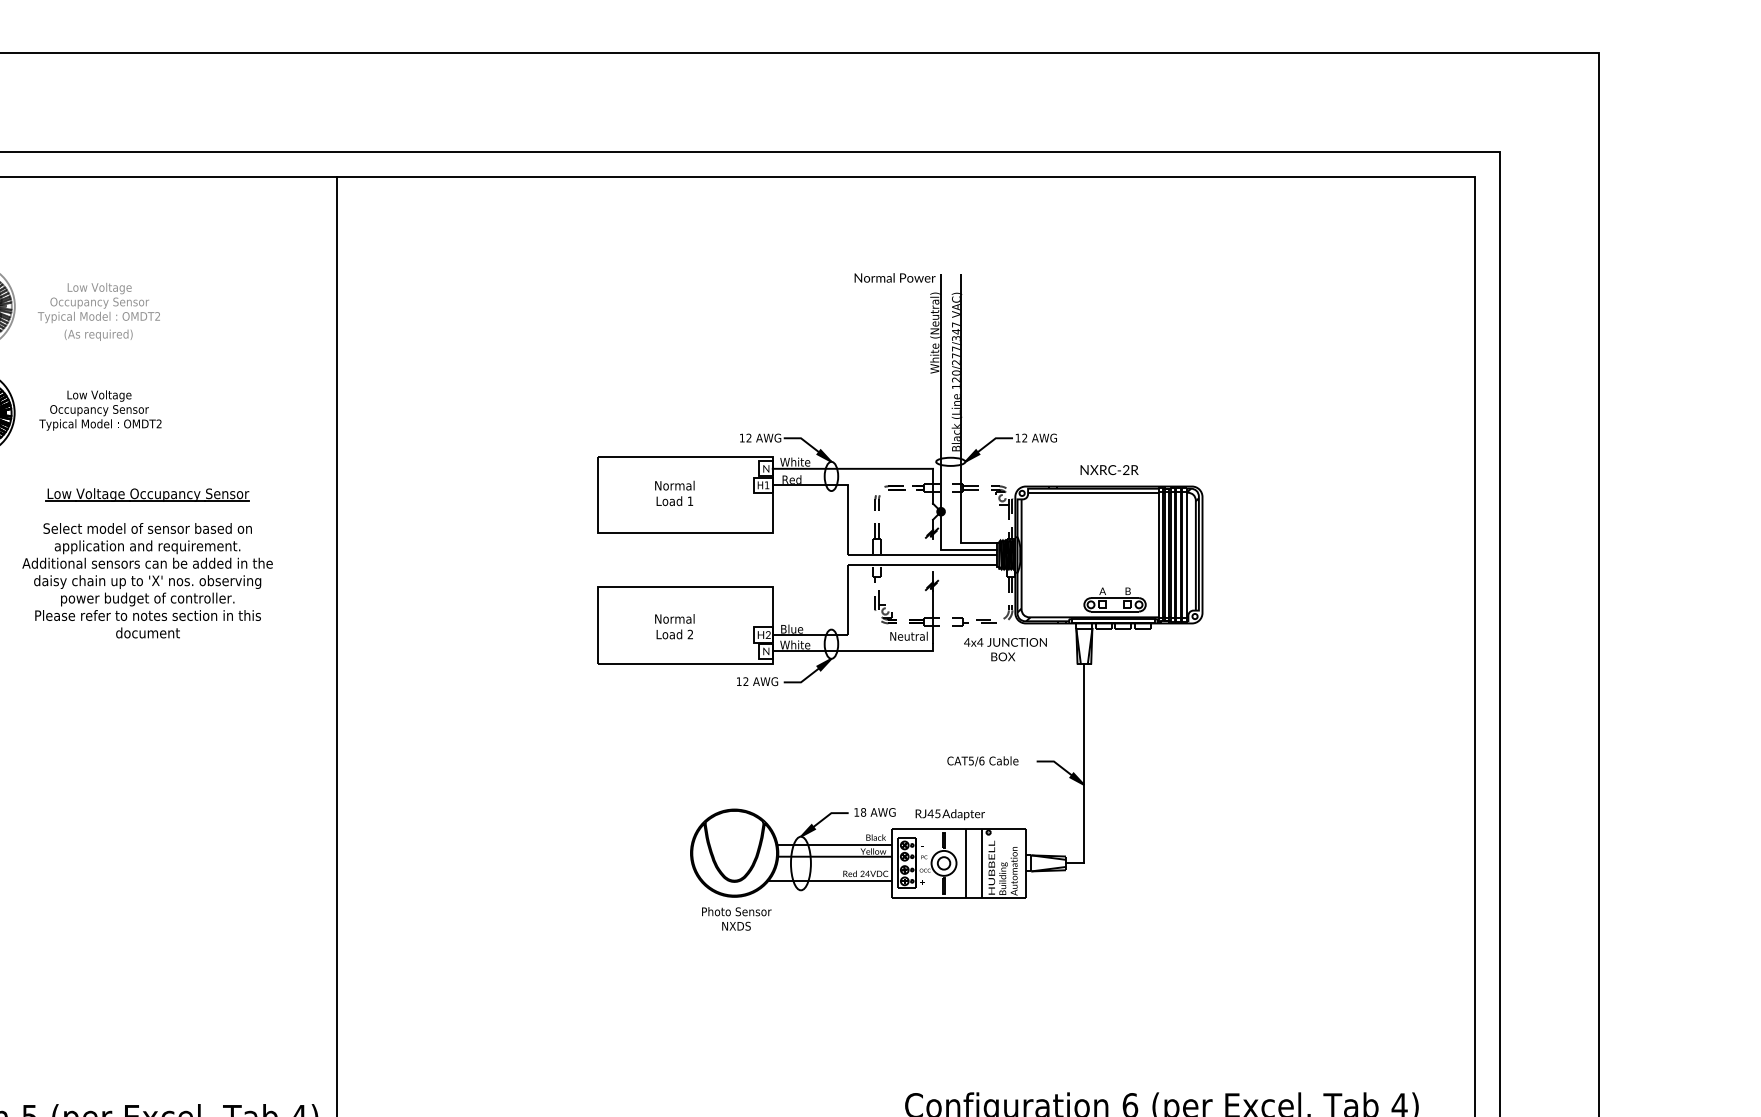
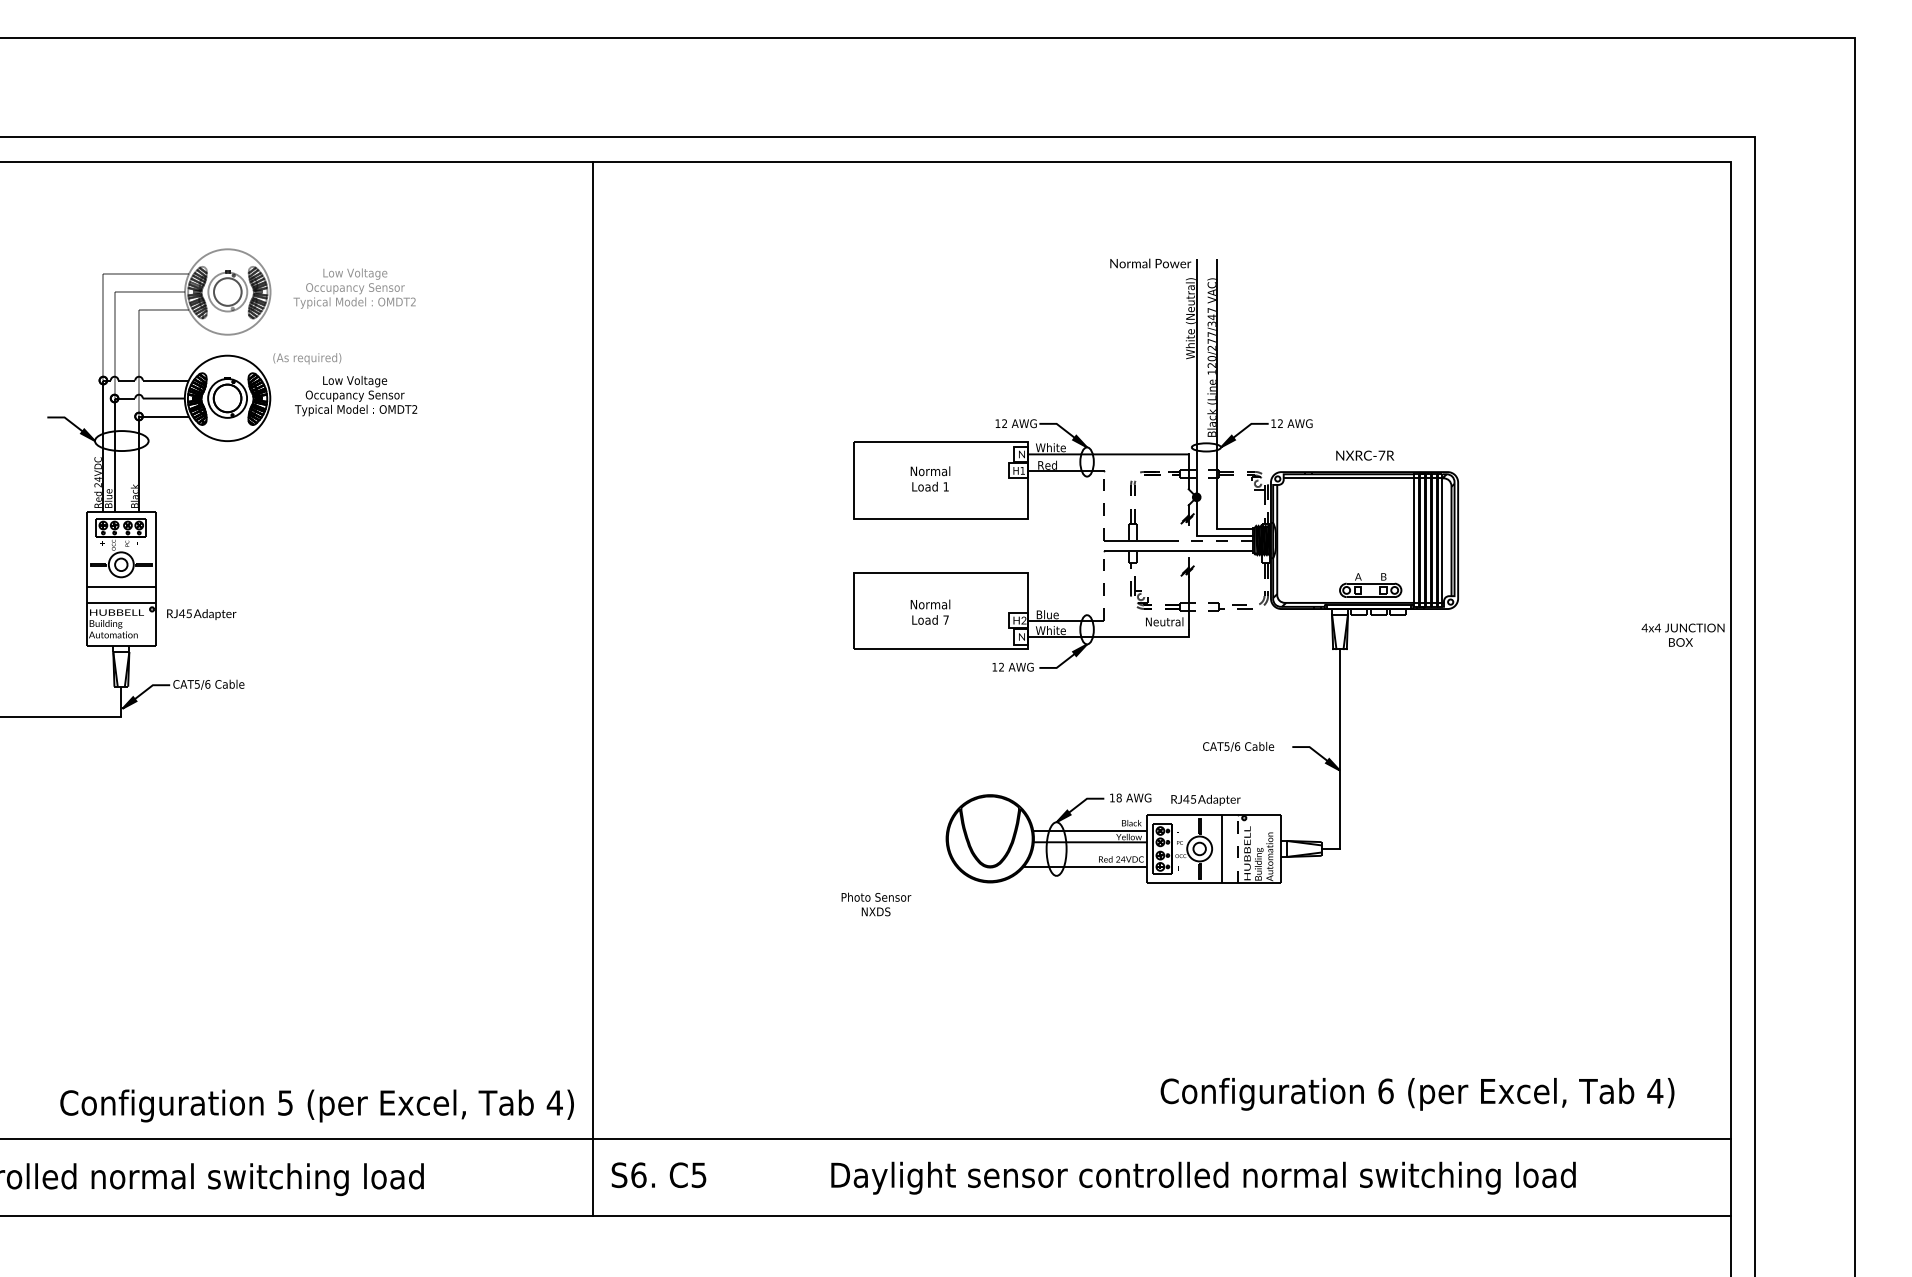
text: (98, 334) -> (307, 358), moved
text: (1125, 469) -> (1381, 455), 2R -> 7R
line: (847, 518) -> (1103, 504), solid -> dashed
line: (957, 554) -> (1213, 540), solid -> dashed
part: (147, 562) -> (403, 548), removed
line: (847, 598) -> (1103, 584), solid -> dashed
text: (689, 633) -> (945, 619), 2 -> 7
text: (1004, 648) -> (1682, 634), moved
line: (981, 862) -> (1237, 848), solid -> dashed
text: (736, 918) -> (876, 904), moved

